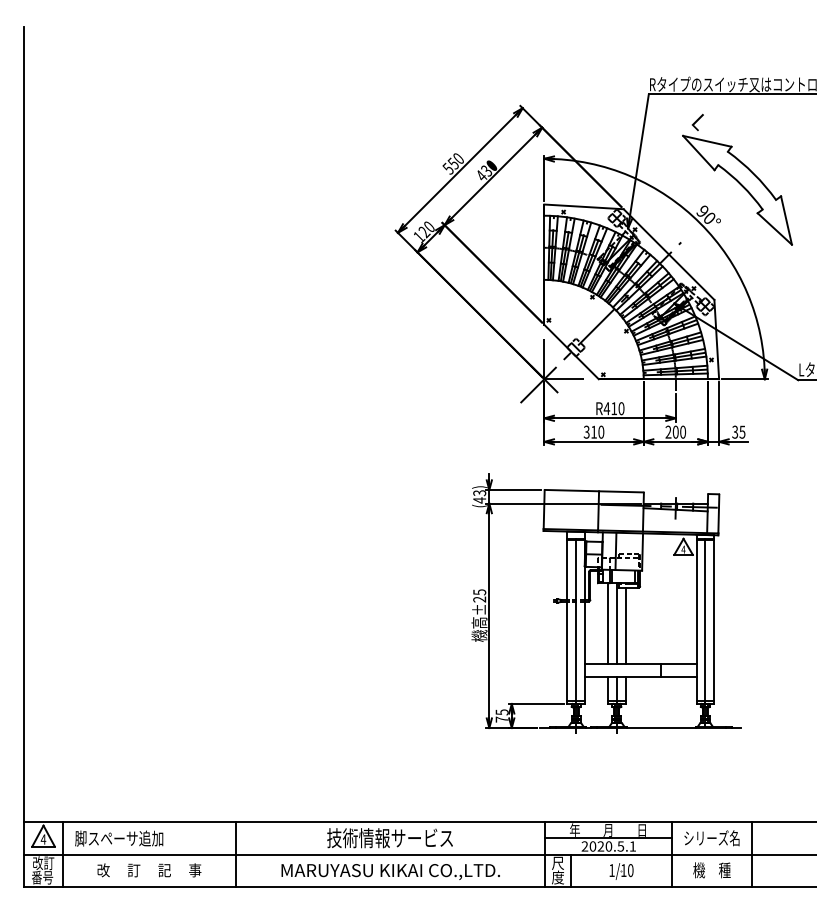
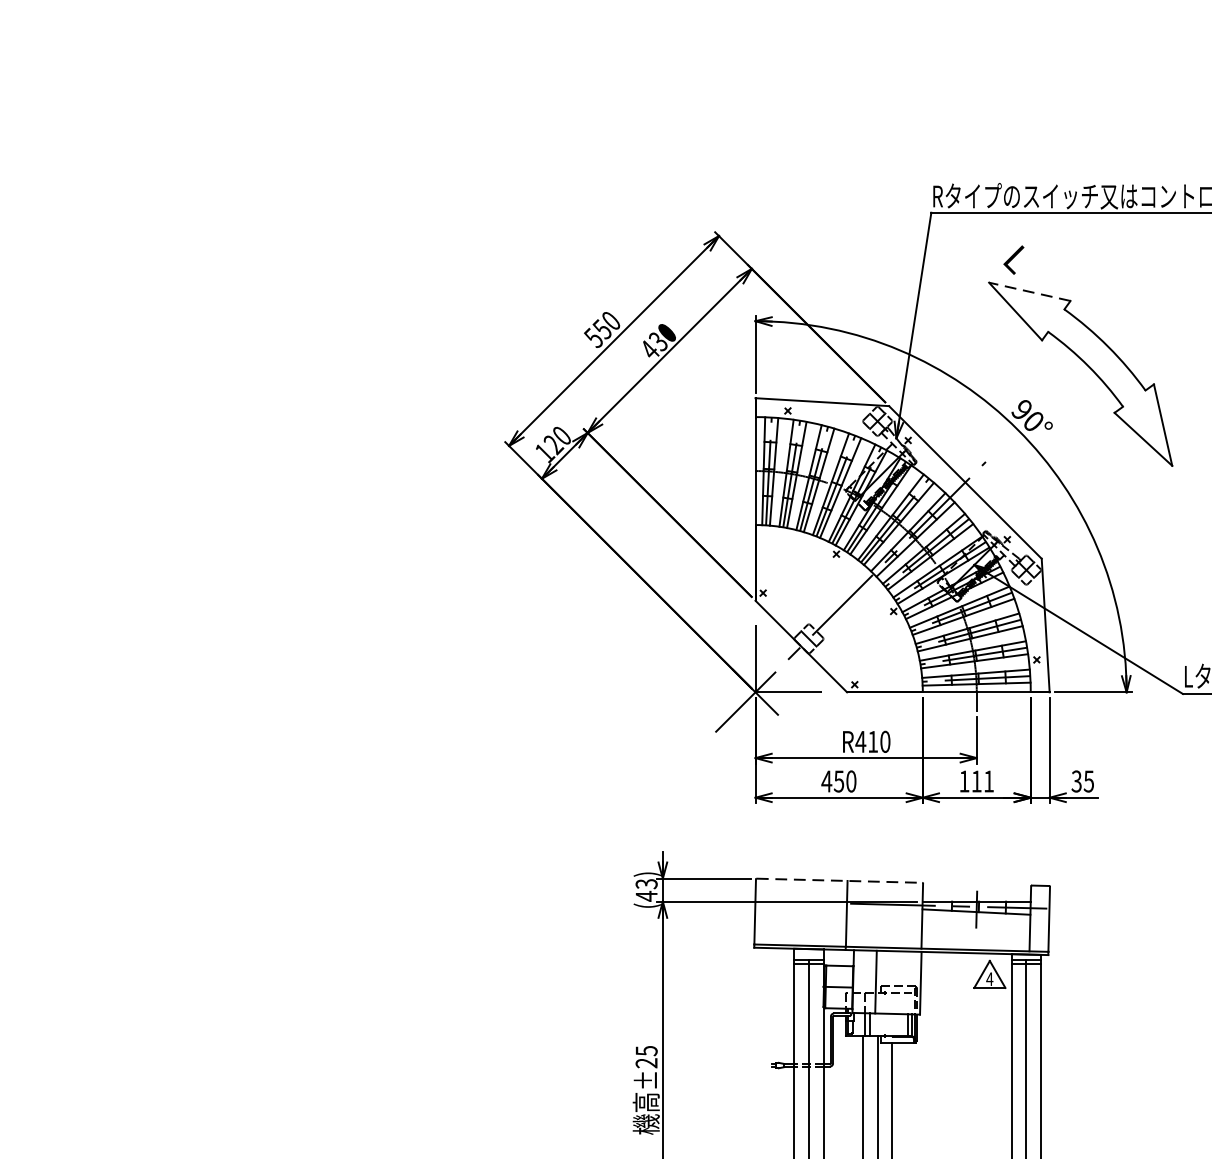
line: (707, 141) -> (1030, 292), solid -> dashed
text: (589, 431) -> (831, 780), 310 -> 450
text: (675, 431) -> (976, 780), 200 -> 111
line: (594, 491) -> (839, 881), solid -> dashed

